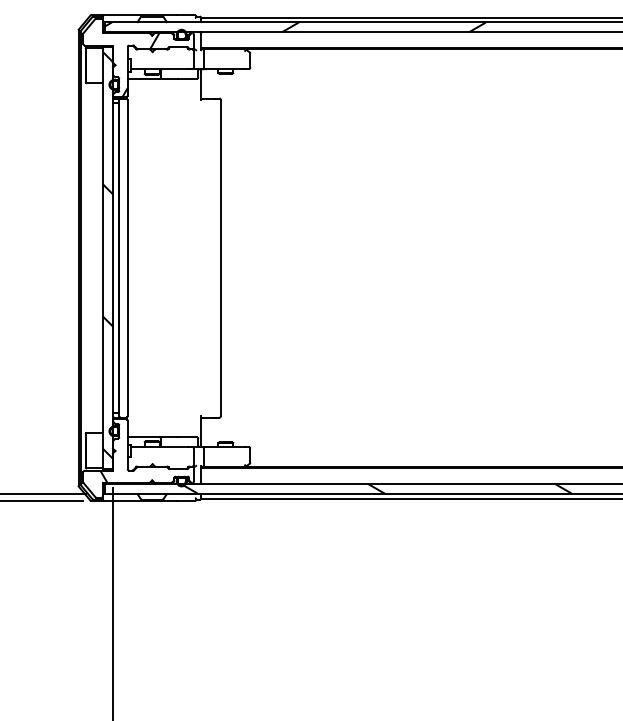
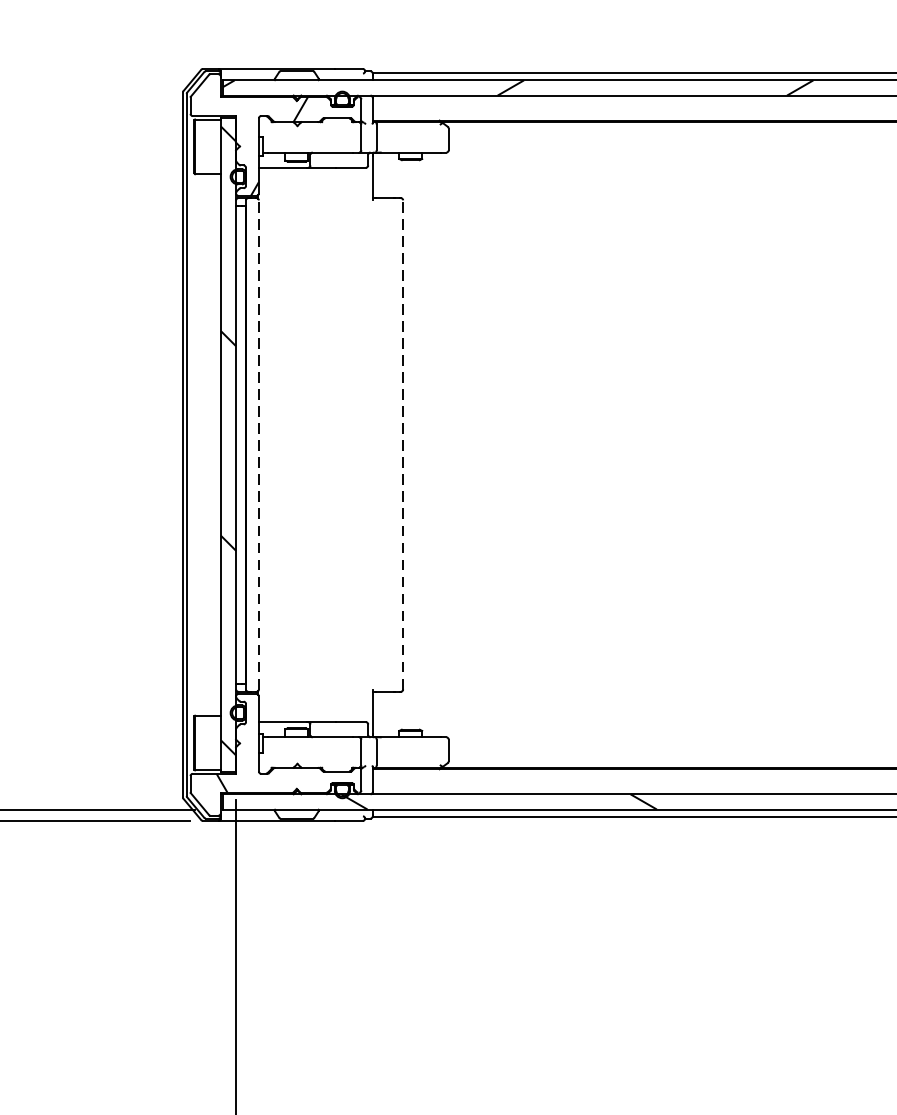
line: (127, 257) -> (258, 444), solid -> dashed
line: (220, 257) -> (402, 444), solid -> dashed

